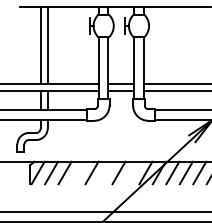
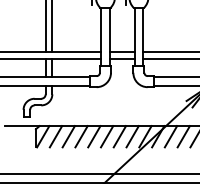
line: (78, 172) -> (81, 136), added
line: (105, 172) -> (107, 136), added
line: (131, 172) -> (131, 136), added

